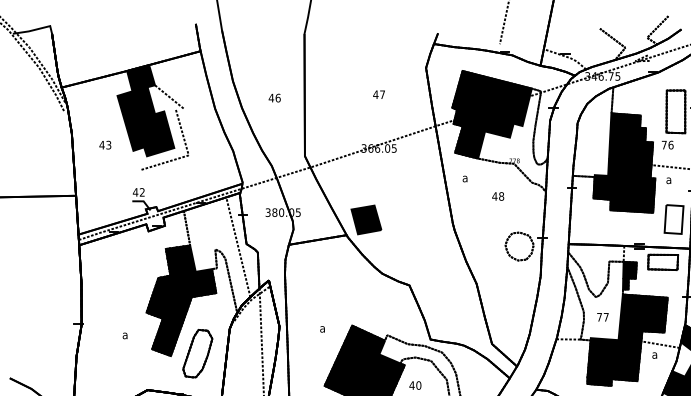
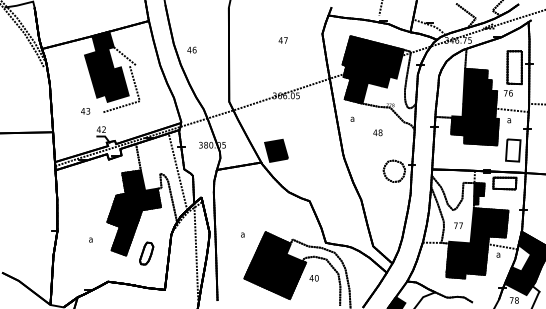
text: (378, 94) -> (282, 40), moved
text: (274, 97) -> (191, 49), moved
text: (105, 145) -> (85, 111), moved
part: (197, 353) -> (146, 253), size x0.6

